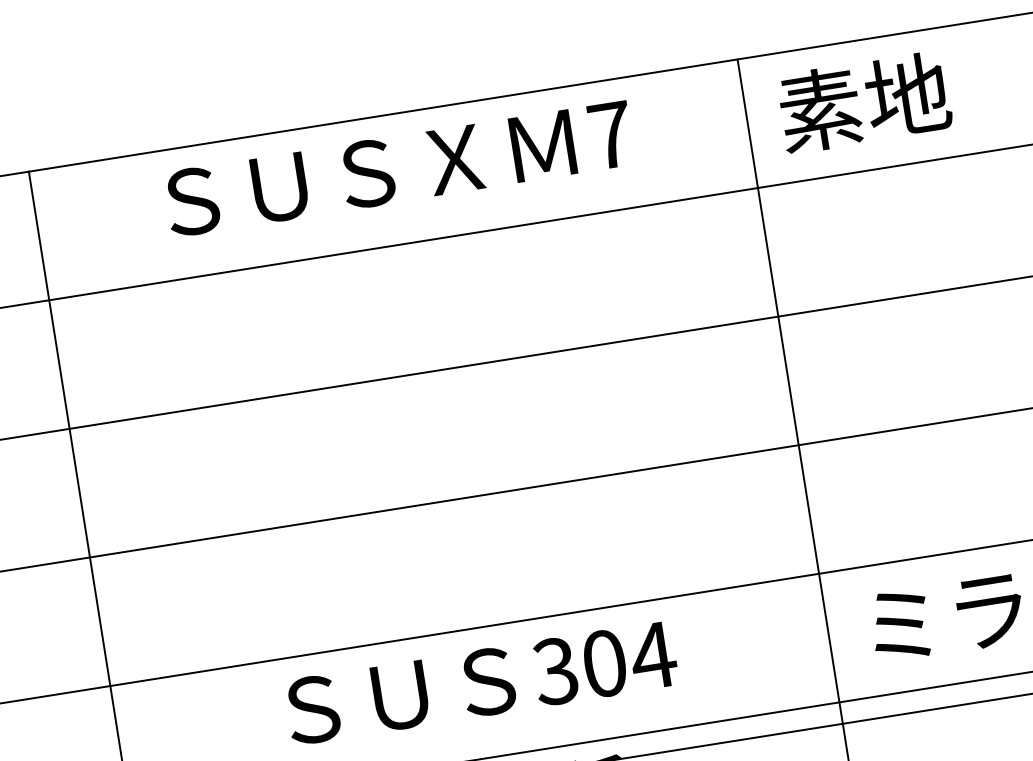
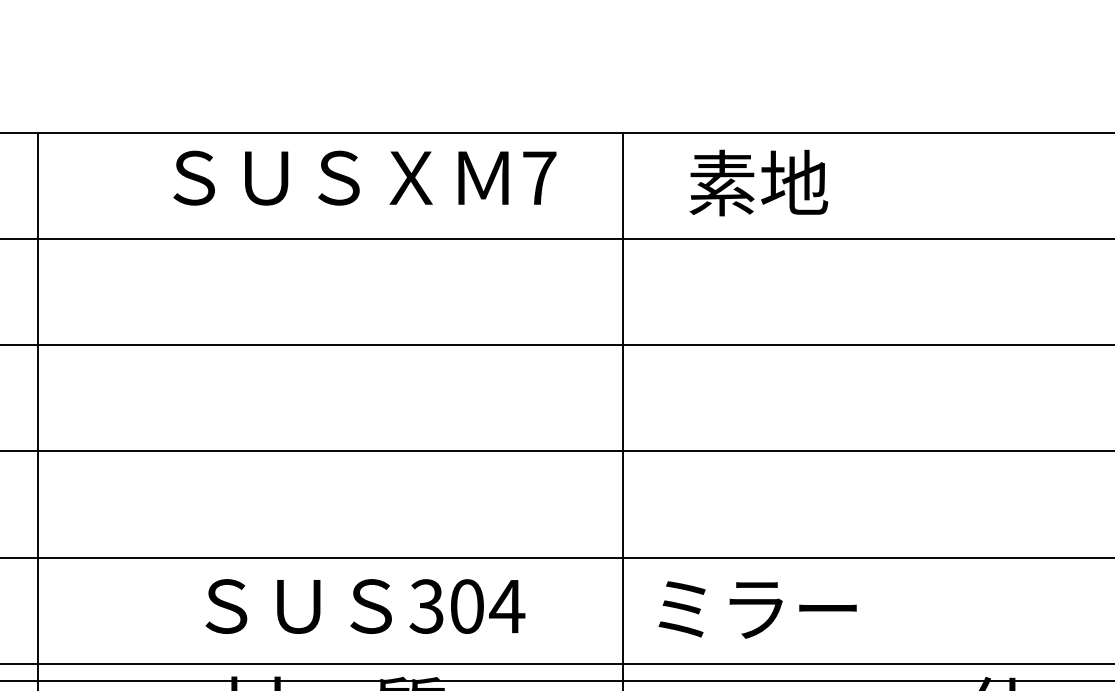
text: (864, 101) -> (758, 182), moved
text: (398, 168) -> (364, 177), moved
text: (481, 683) -> (365, 606), moved

